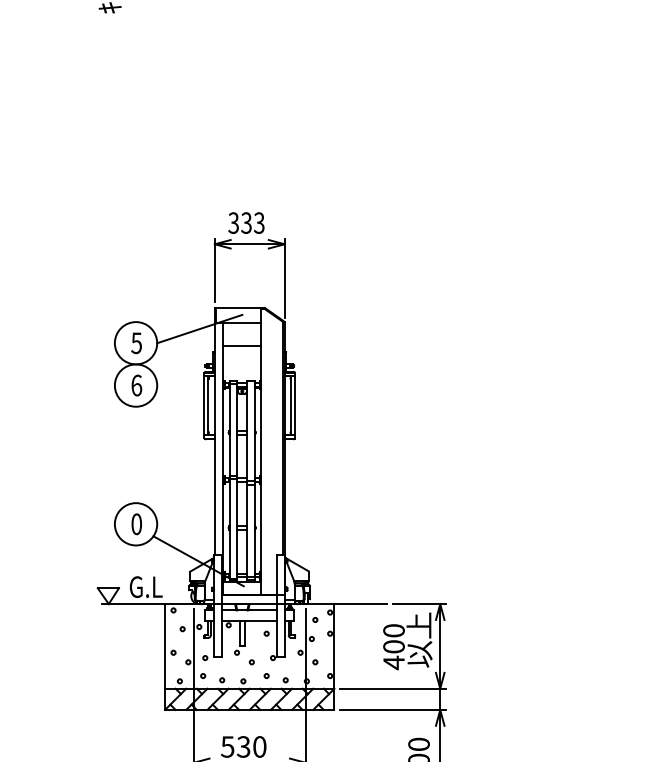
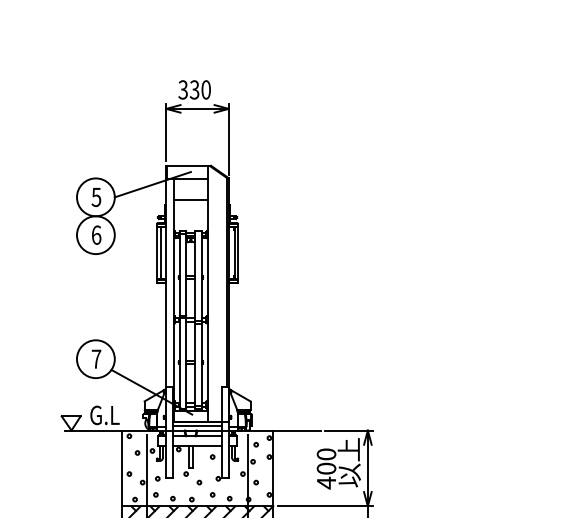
text: (259, 222) -> (206, 89), 333 -> 330
text: (136, 524) -> (96, 359), 0 -> 7
line: (249, 598) -> (197, 425), added

